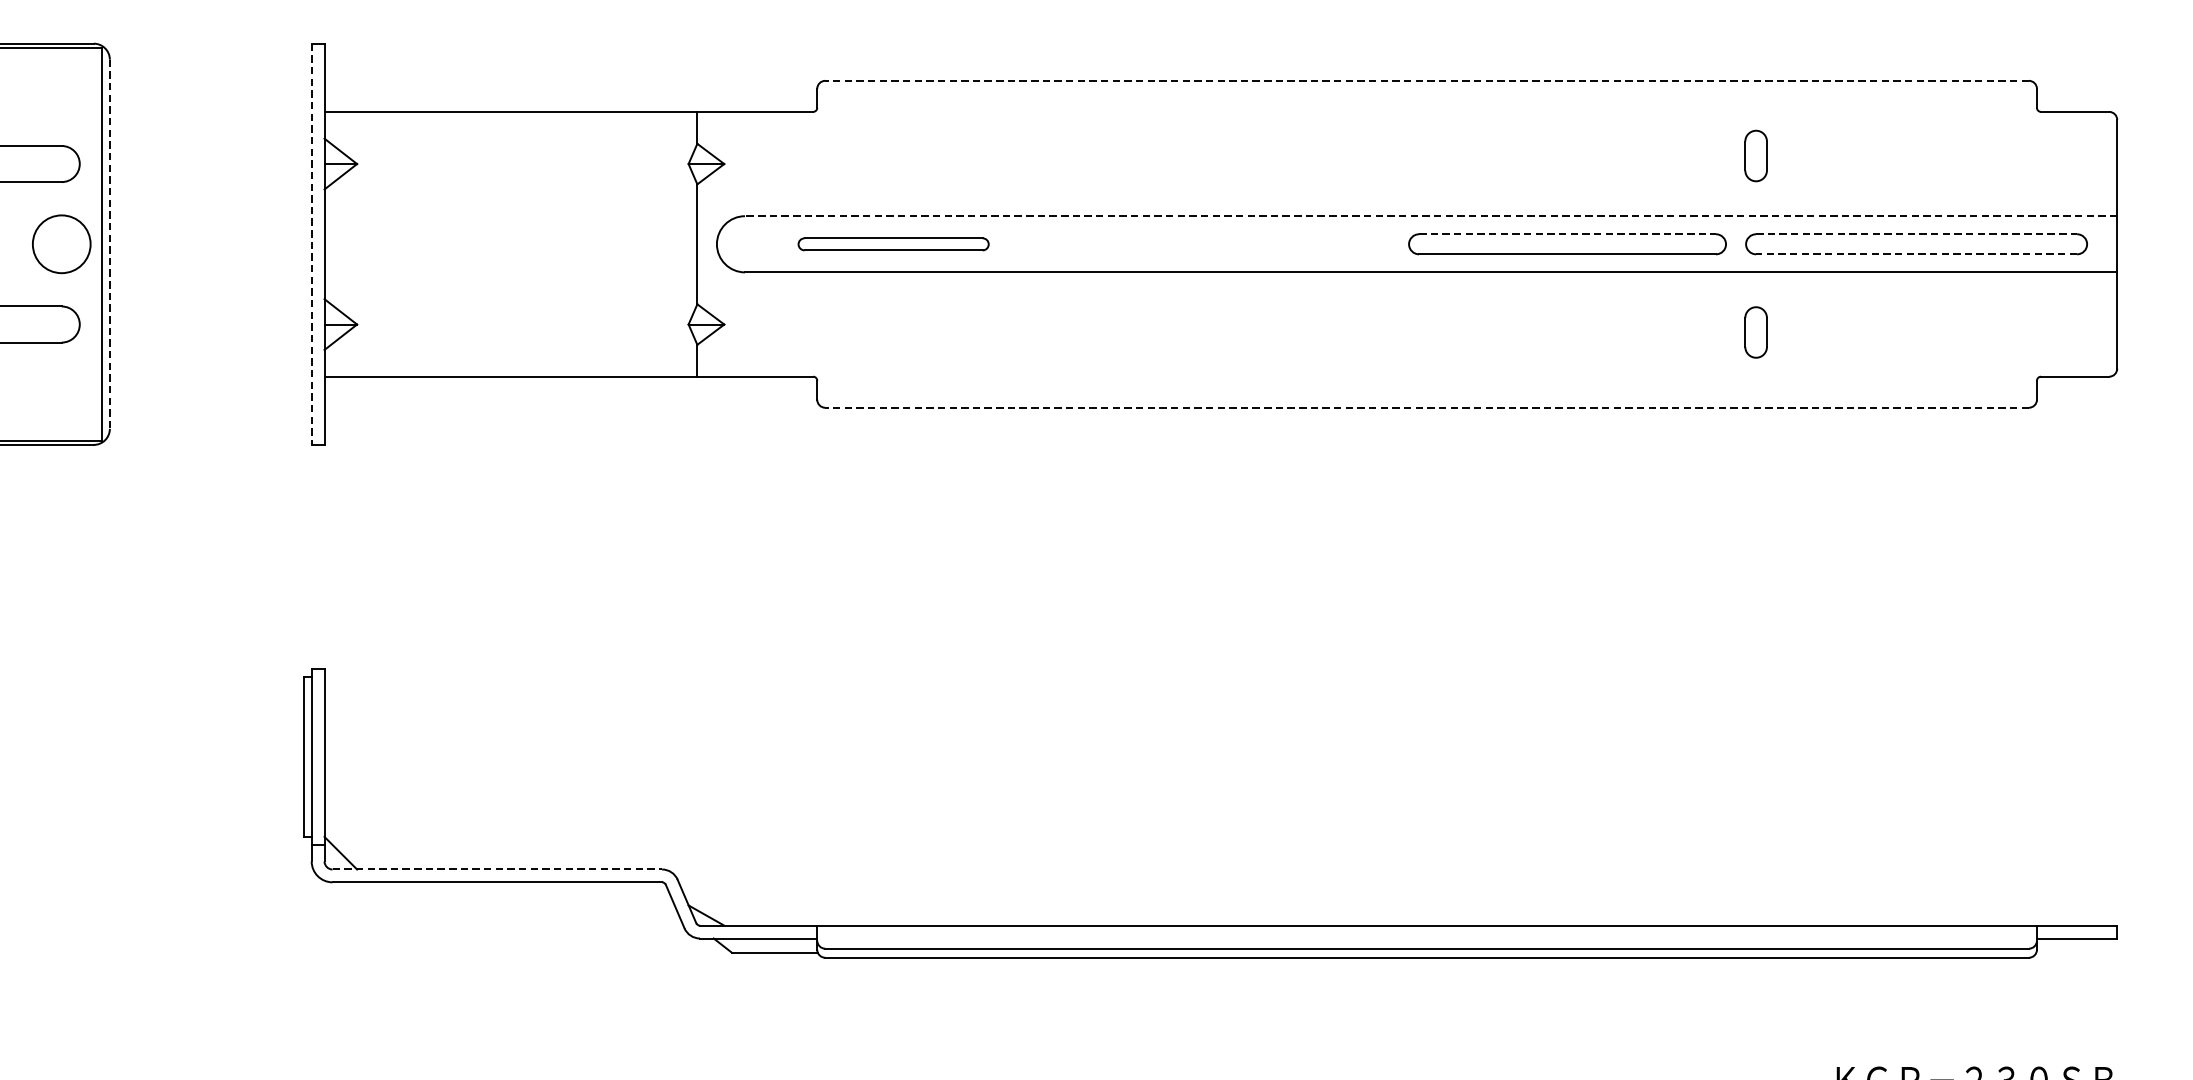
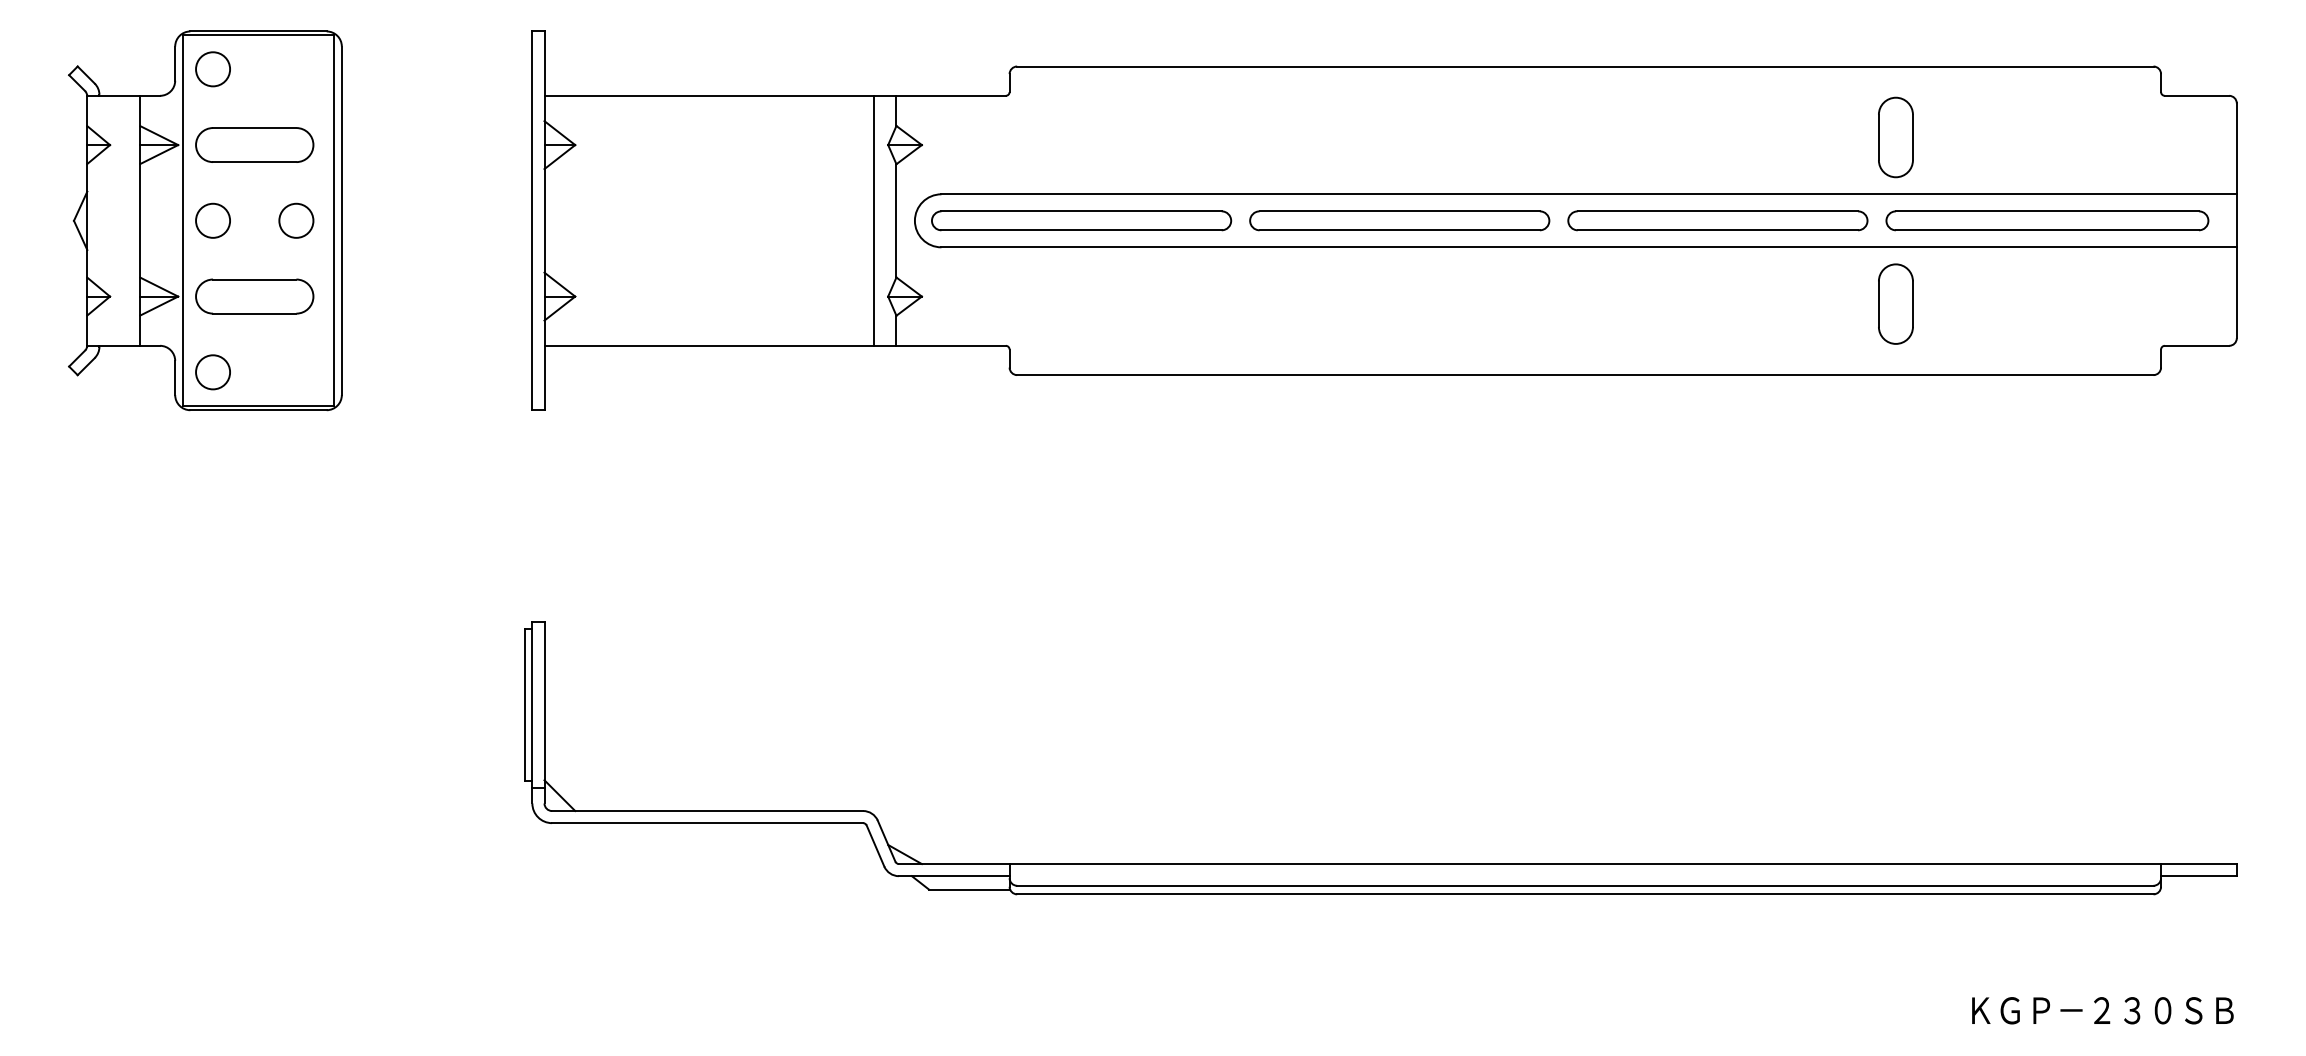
line: (1426, 80) -> (1584, 66), dashed -> solid
part: (1755, 156) -> (1895, 137), size x1.67
line: (1431, 216) -> (1589, 194), dashed -> solid
line: (1568, 234) -> (1718, 211), dashed -> solid
line: (1916, 234) -> (2047, 211), dashed -> solid
circle: (61, 243) -> (296, 220), size x0.62
line: (673, 243) -> (873, 220), added
part: (893, 243) -> (1081, 220), size x1.67
part: (1230, 243) -> (1399, 220), added
line: (109, 245) -> (341, 221), dashed -> solid
line: (311, 245) -> (532, 221), dashed -> solid
line: (1916, 254) -> (2047, 230), dashed -> solid
part: (1755, 331) -> (1895, 303), size x1.67
line: (1426, 408) -> (1584, 375), dashed -> solid
line: (497, 869) -> (707, 811), dashed -> solid

